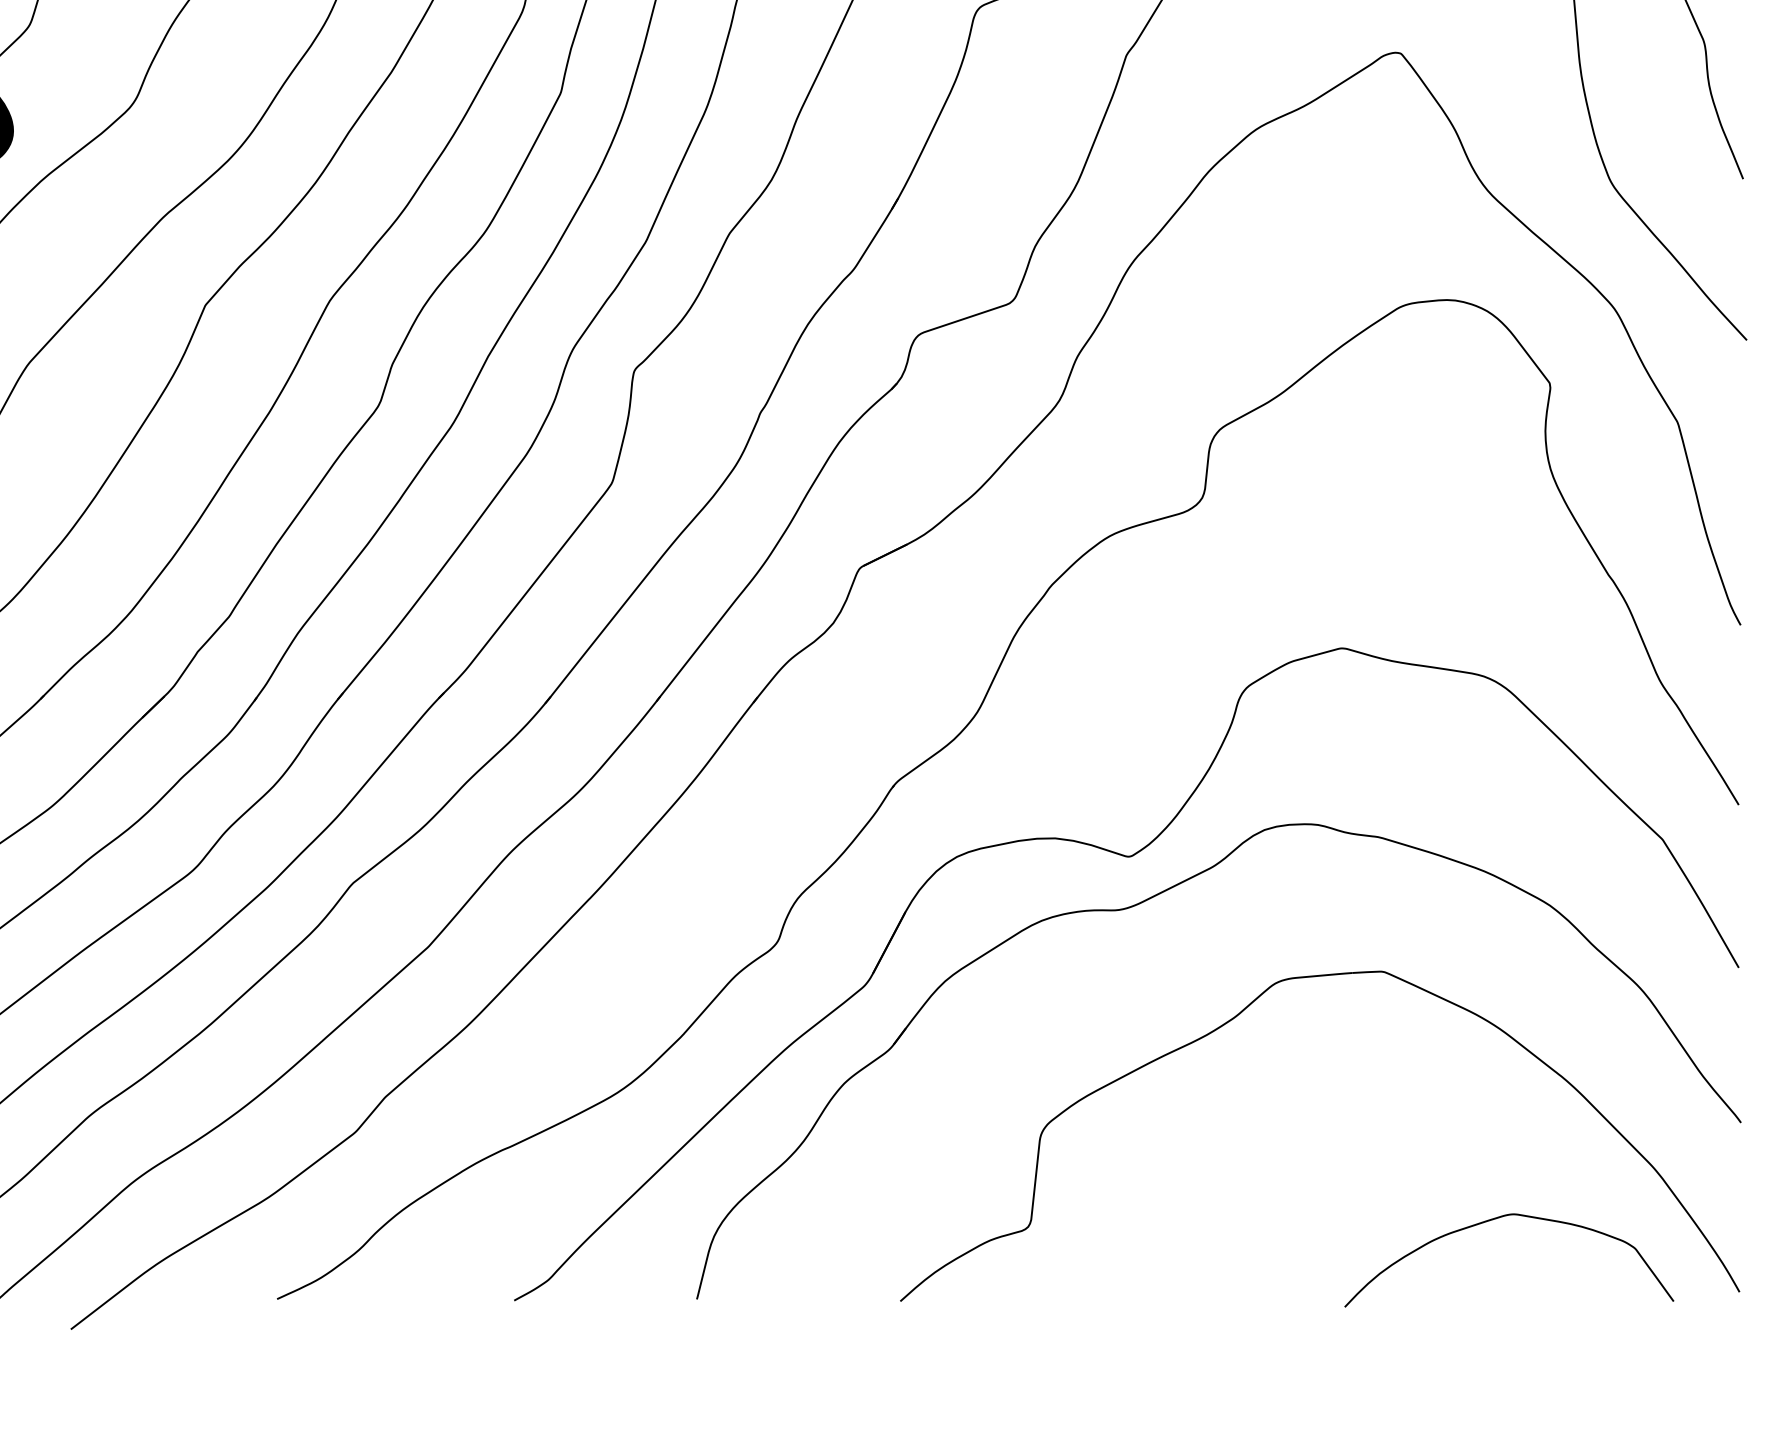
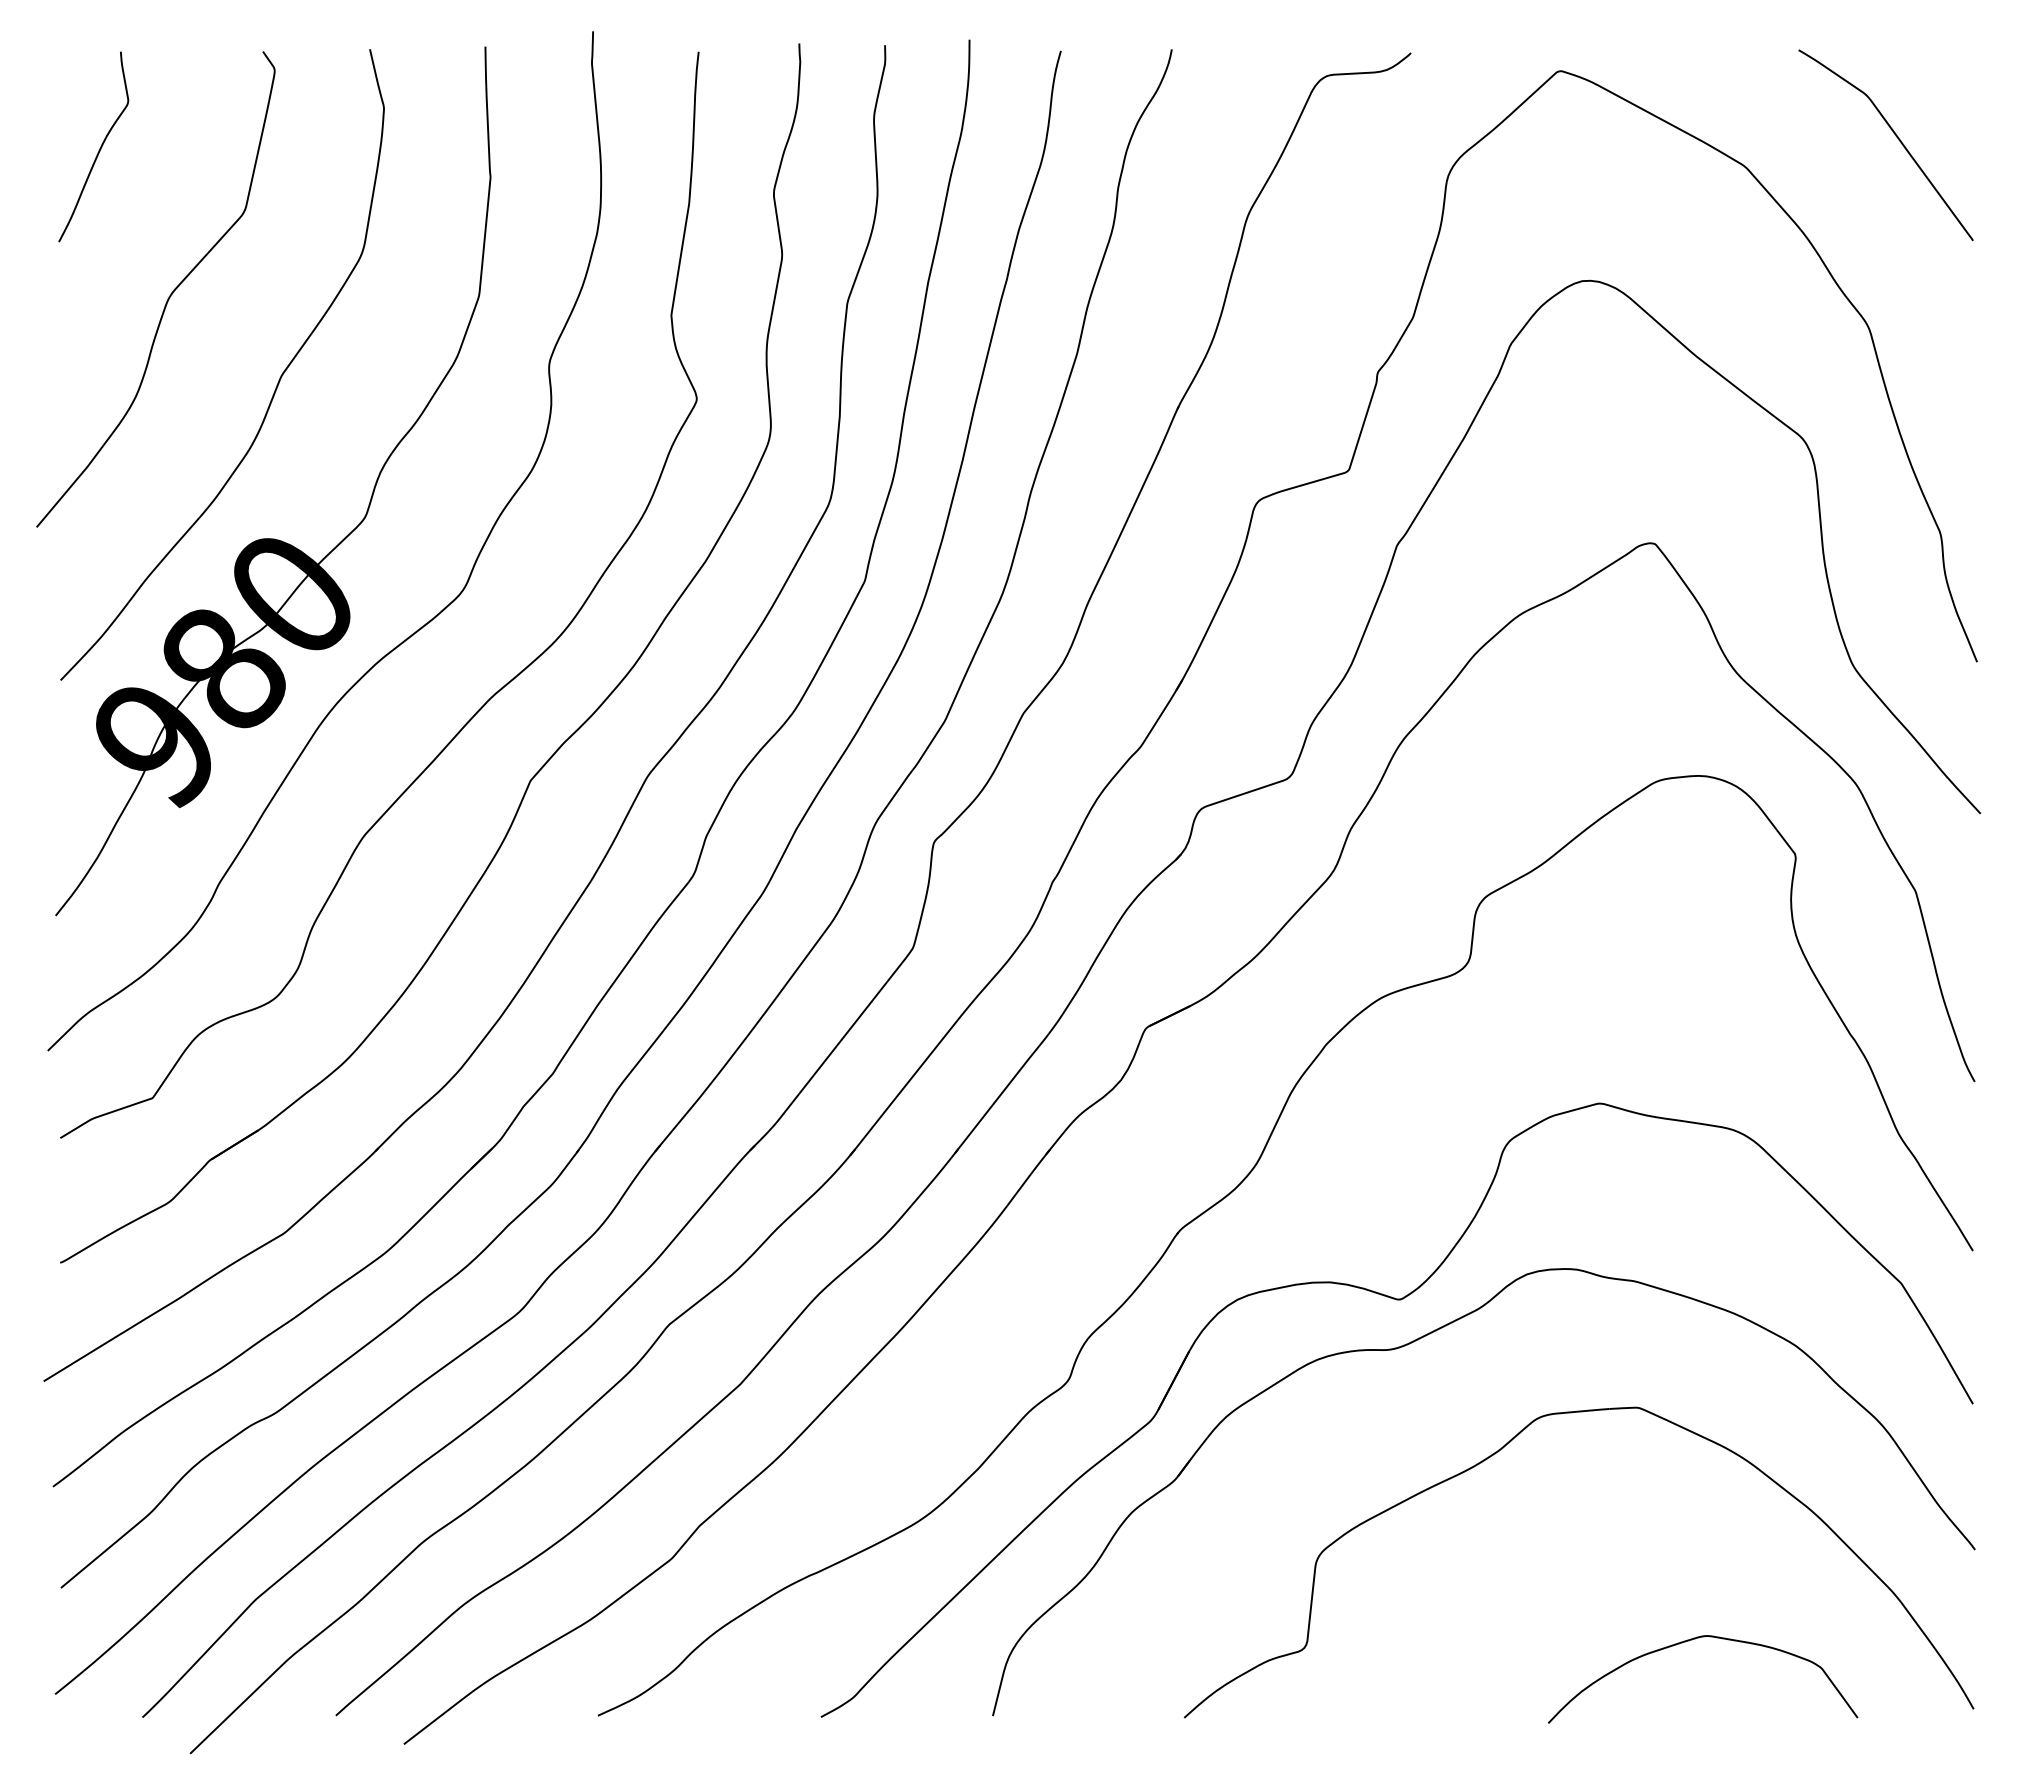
curve: (1498, 1219) -> (1692, 1640), moved

